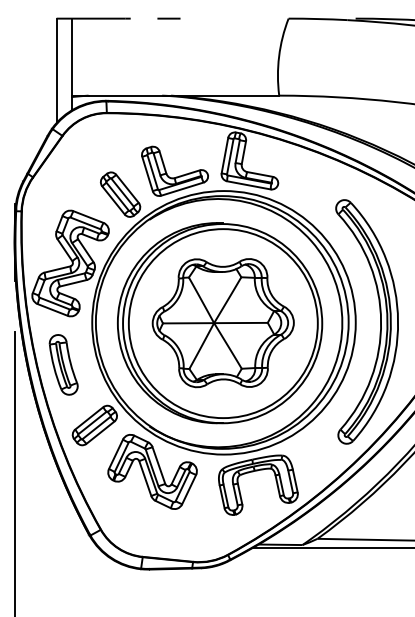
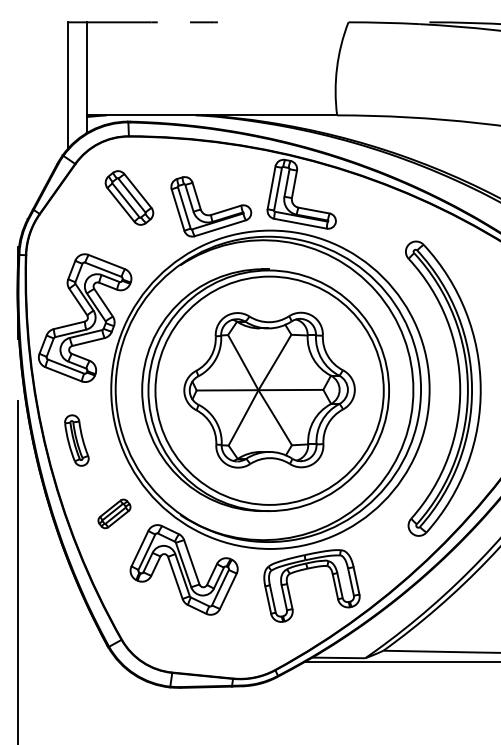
part: (120, 194) -> (129, 197), moved
part: (63, 364) -> (76, 440), size x0.7
part: (94, 425) -> (114, 513), size x0.6

